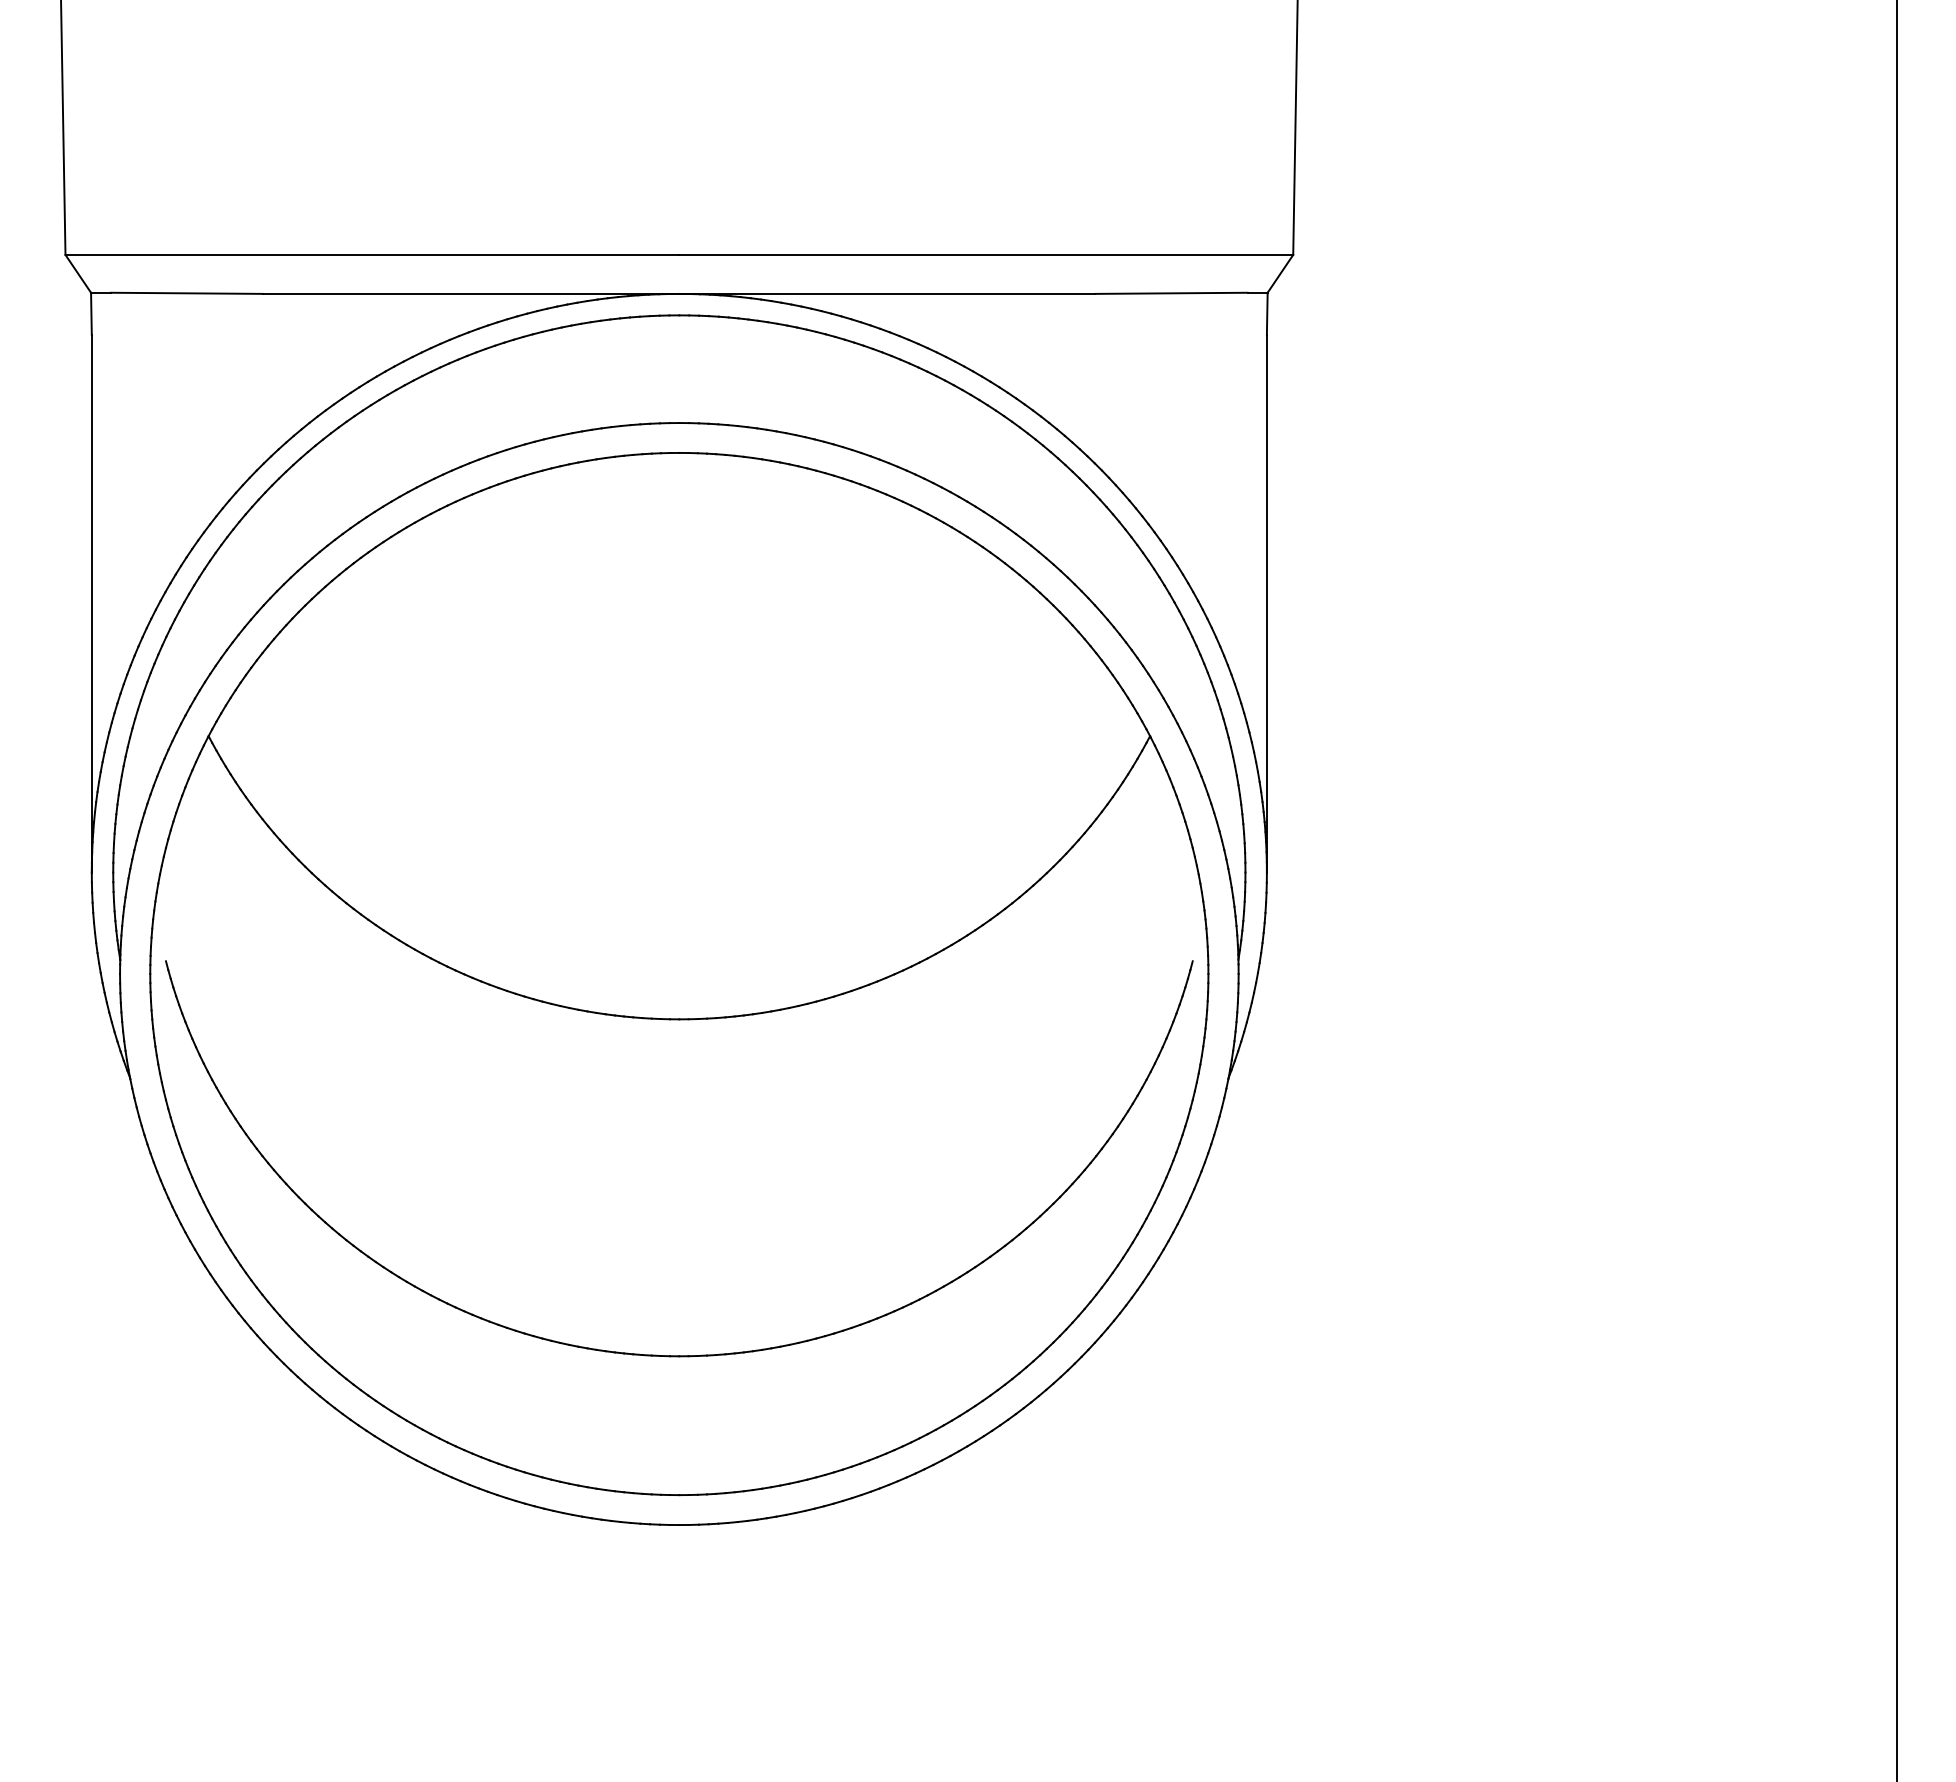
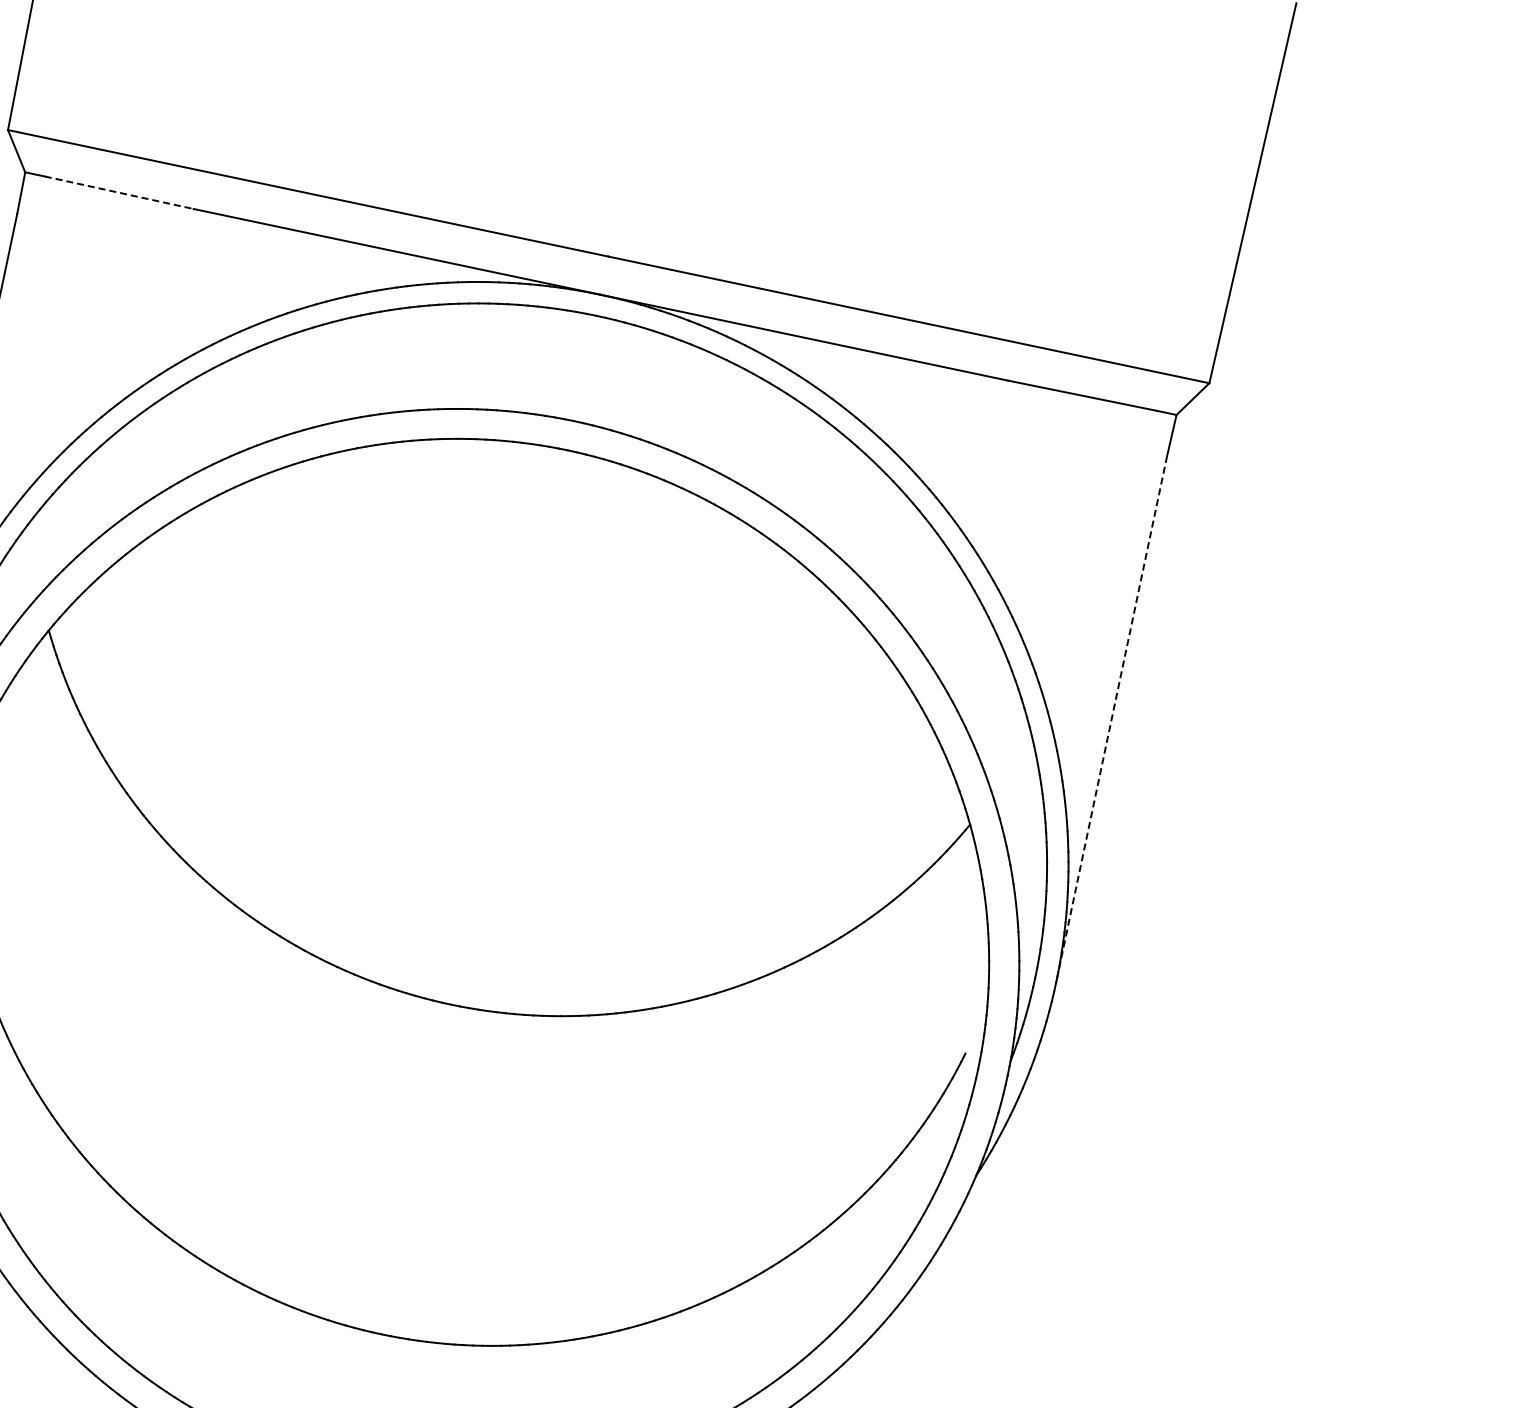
line: (187, 293) -> (119, 192), solid -> dashed
line: (1266, 603) -> (1111, 718), solid -> dashed

